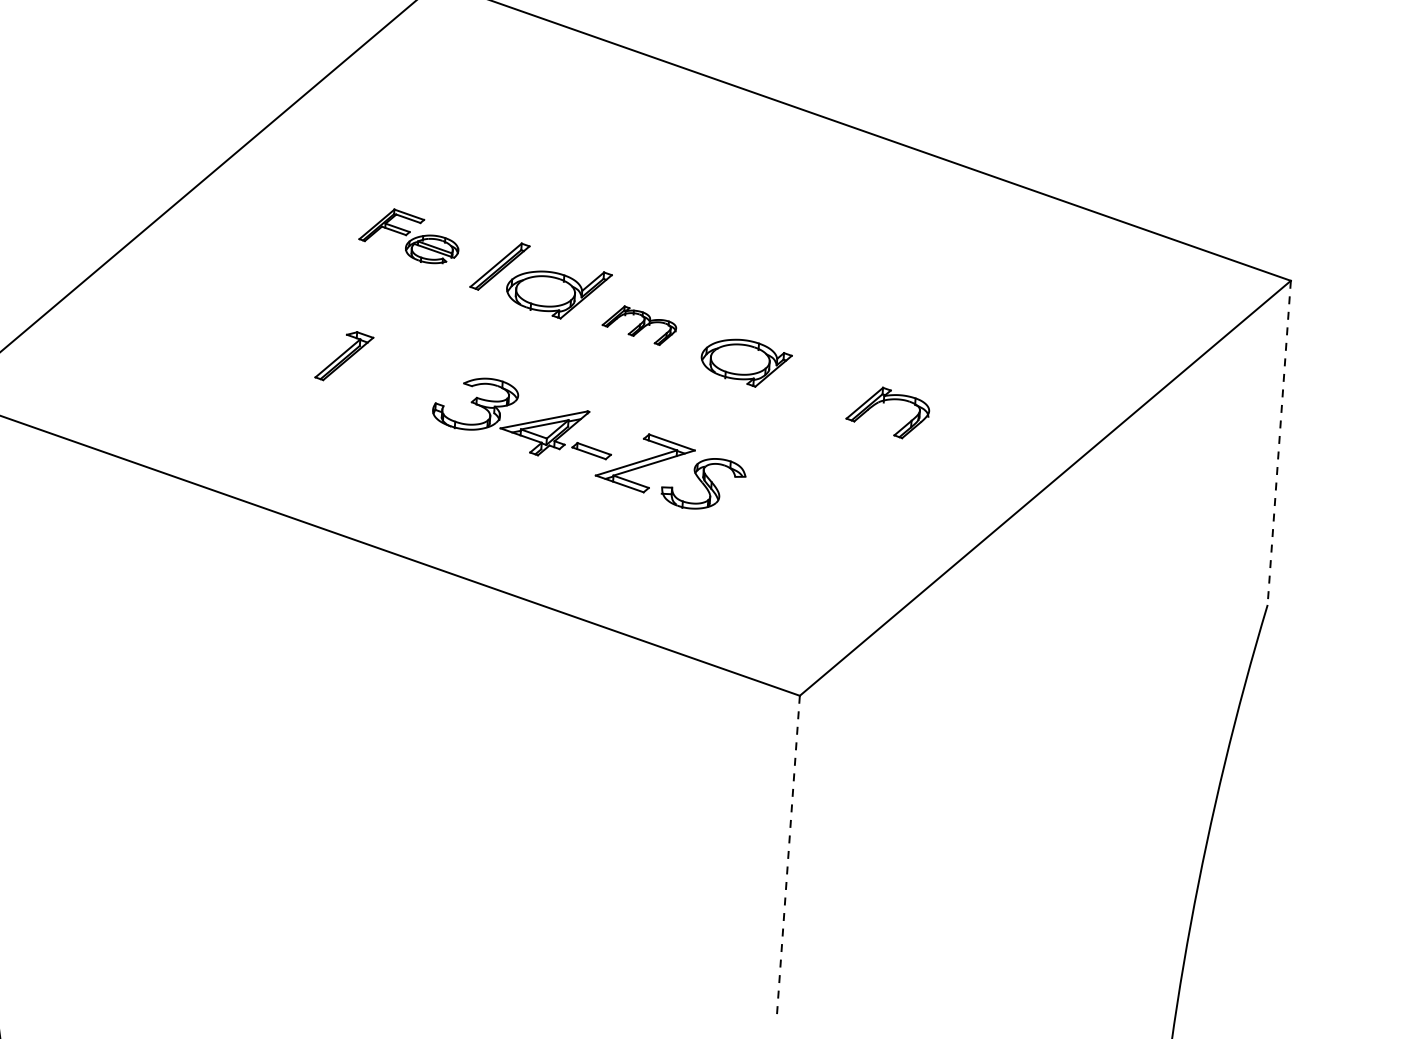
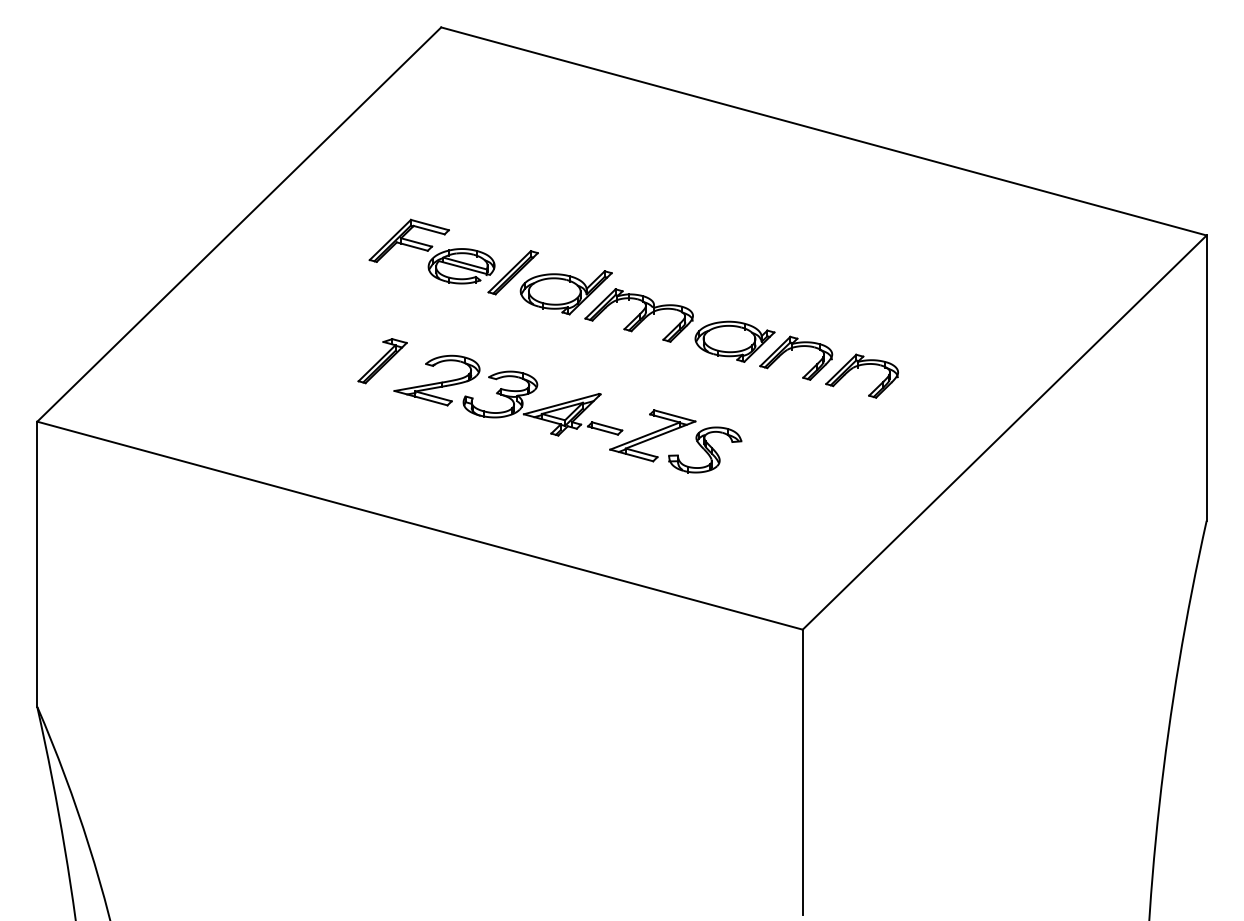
part: (408, 235) -> (431, 251), size x1.43
part: (638, 325) -> (638, 315), size x1.67
part: (810, 377) -> (792, 350), added
part: (404, 382) -> (436, 380), added
line: (1279, 443) -> (1206, 378), dashed -> solid
line: (787, 858) -> (802, 772), dashed -> solid

